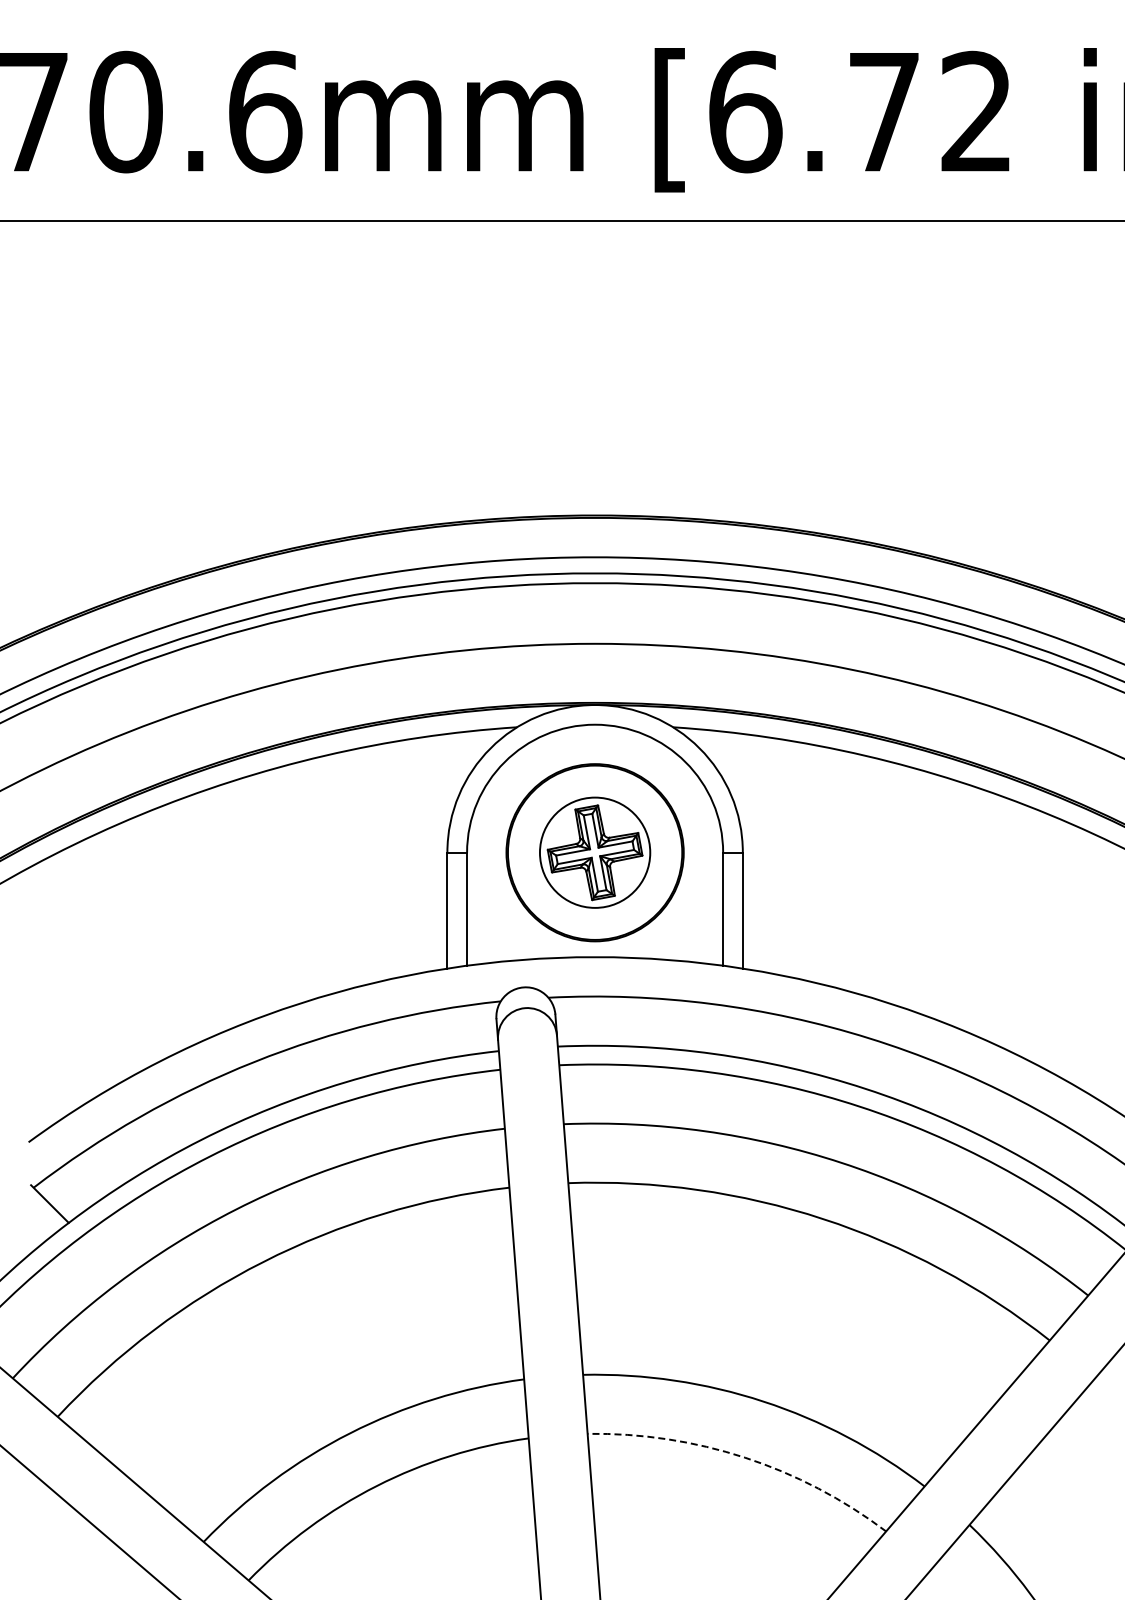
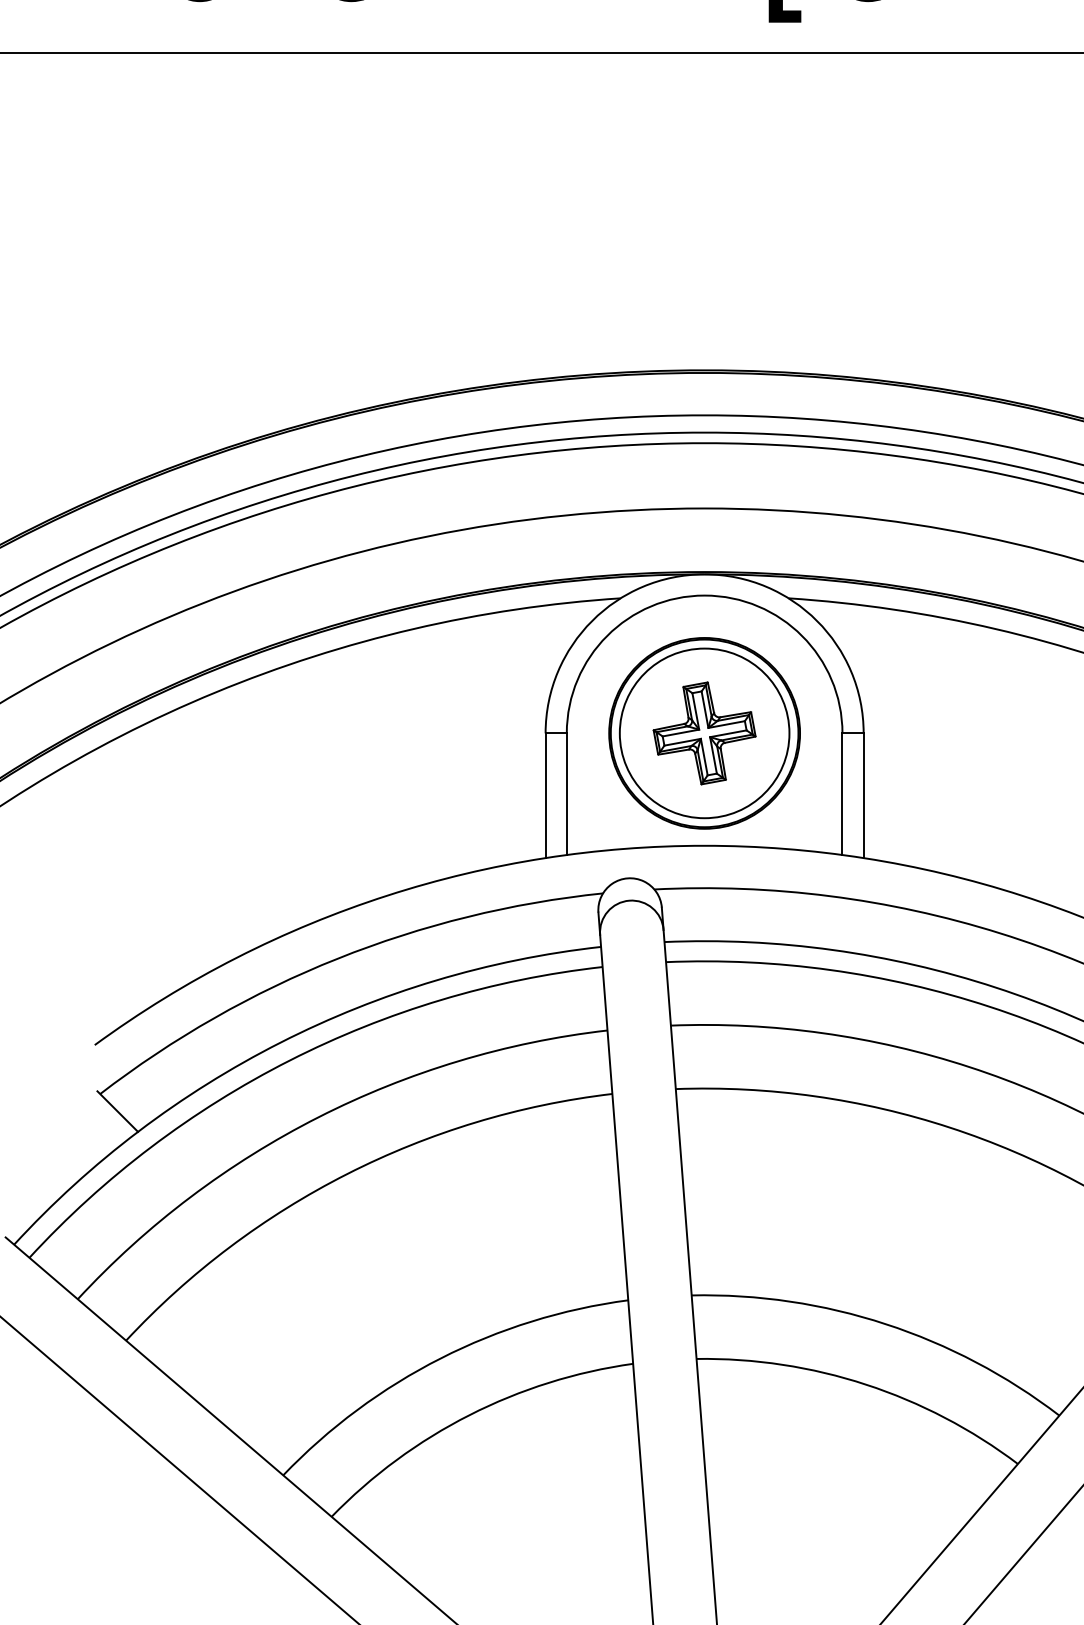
circle: (594, 852) -> (703, 733), size x1.43
arc: (745, 1457) -> (866, 1384), dashed -> solid

